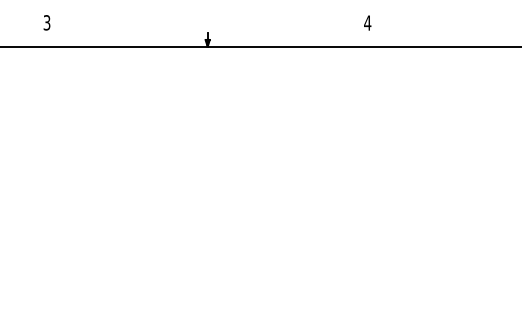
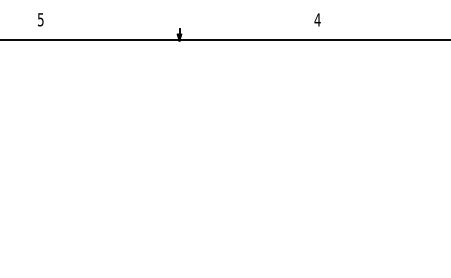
text: (46, 22) -> (40, 19), 3 -> 5

